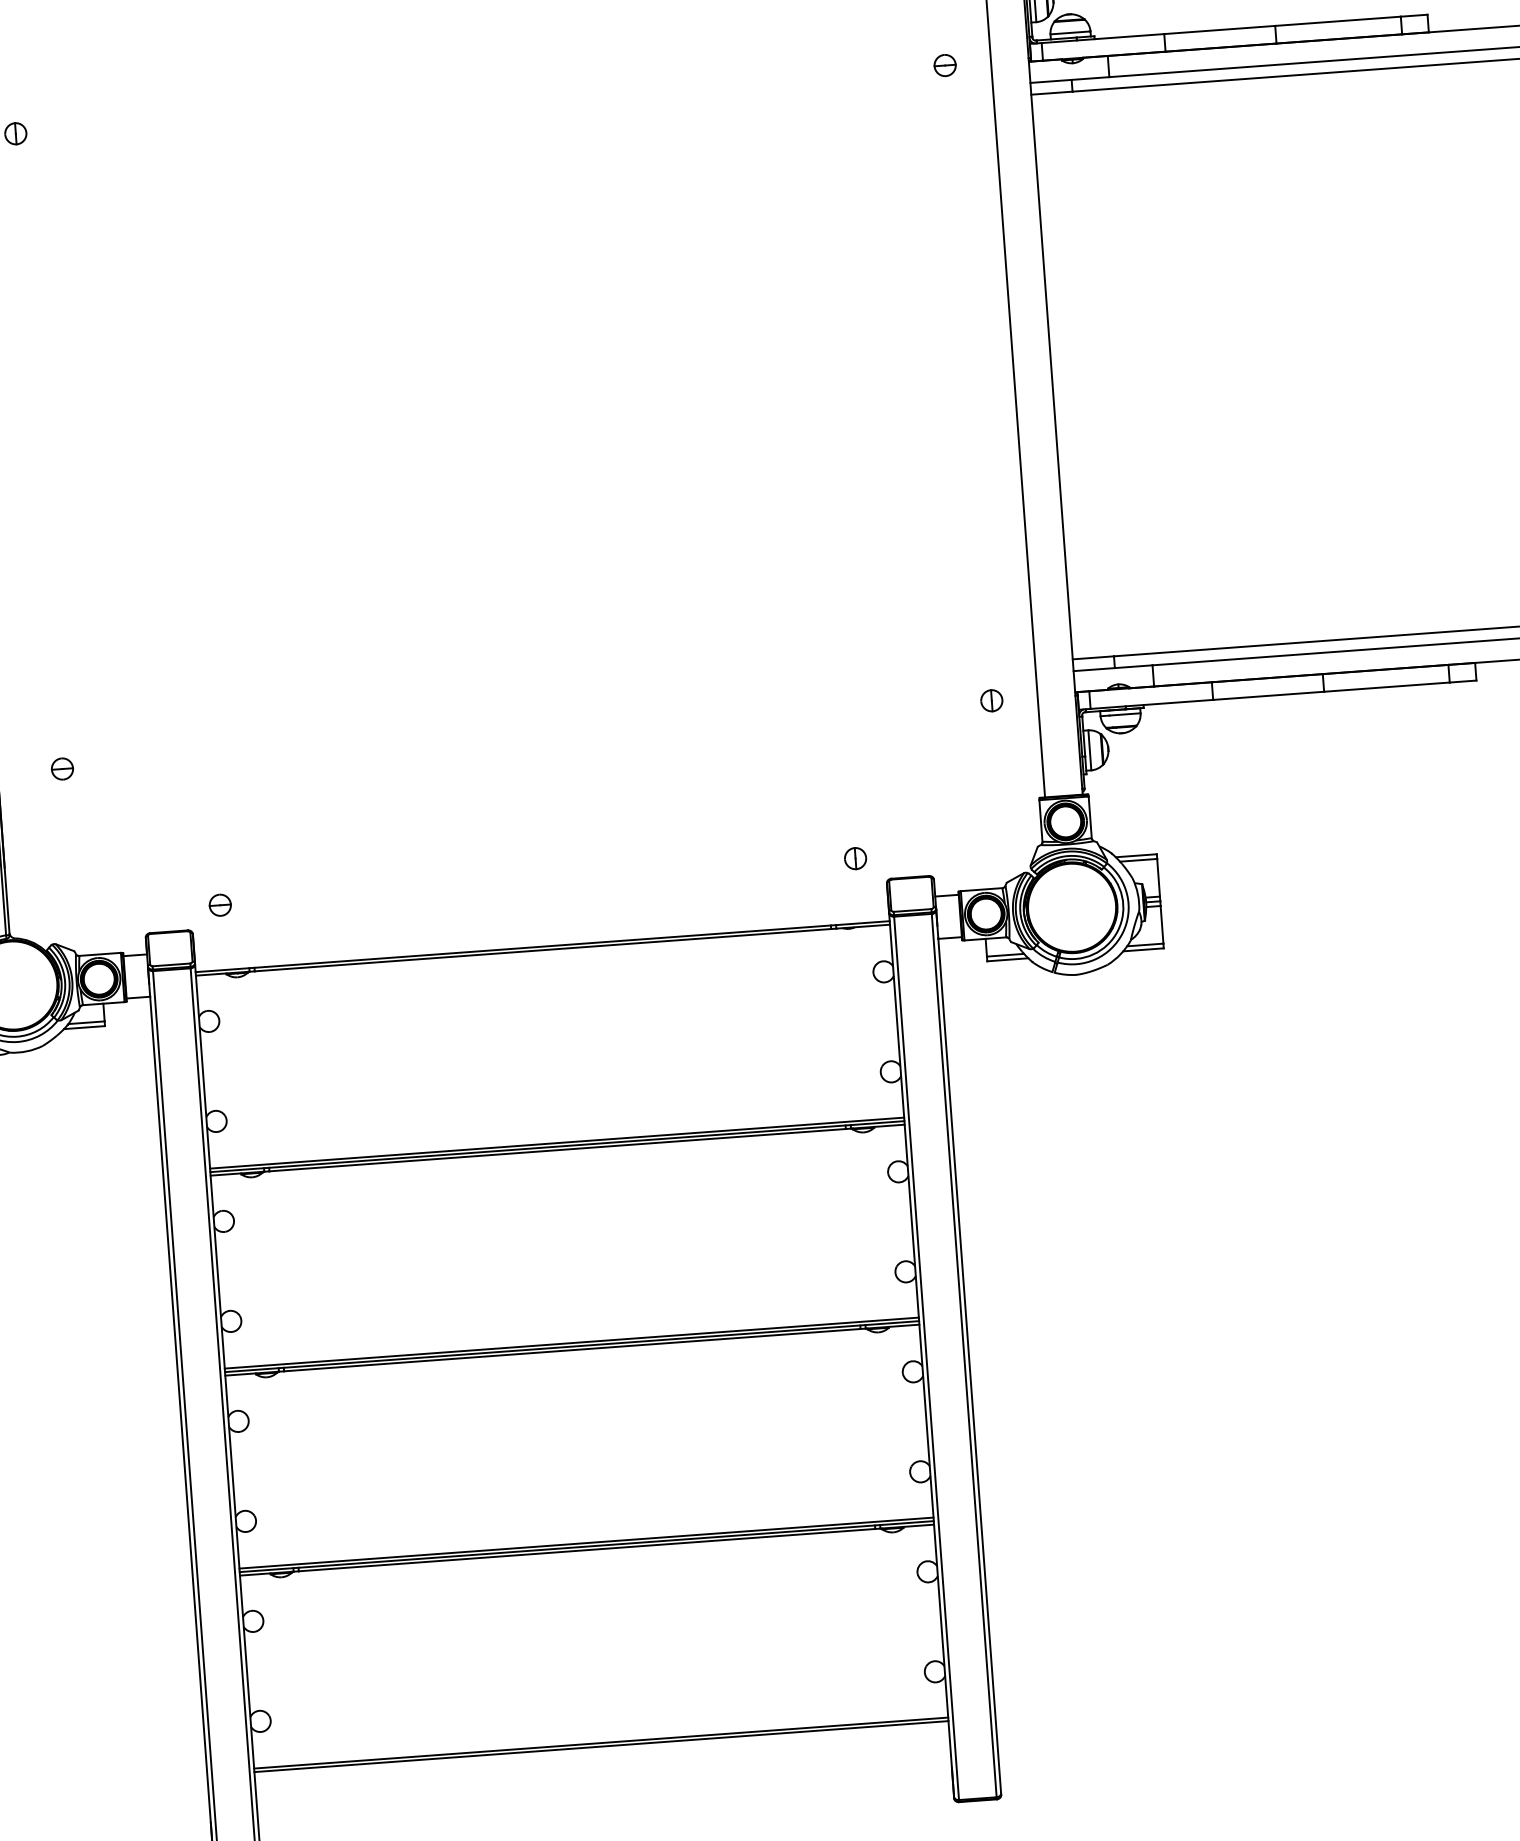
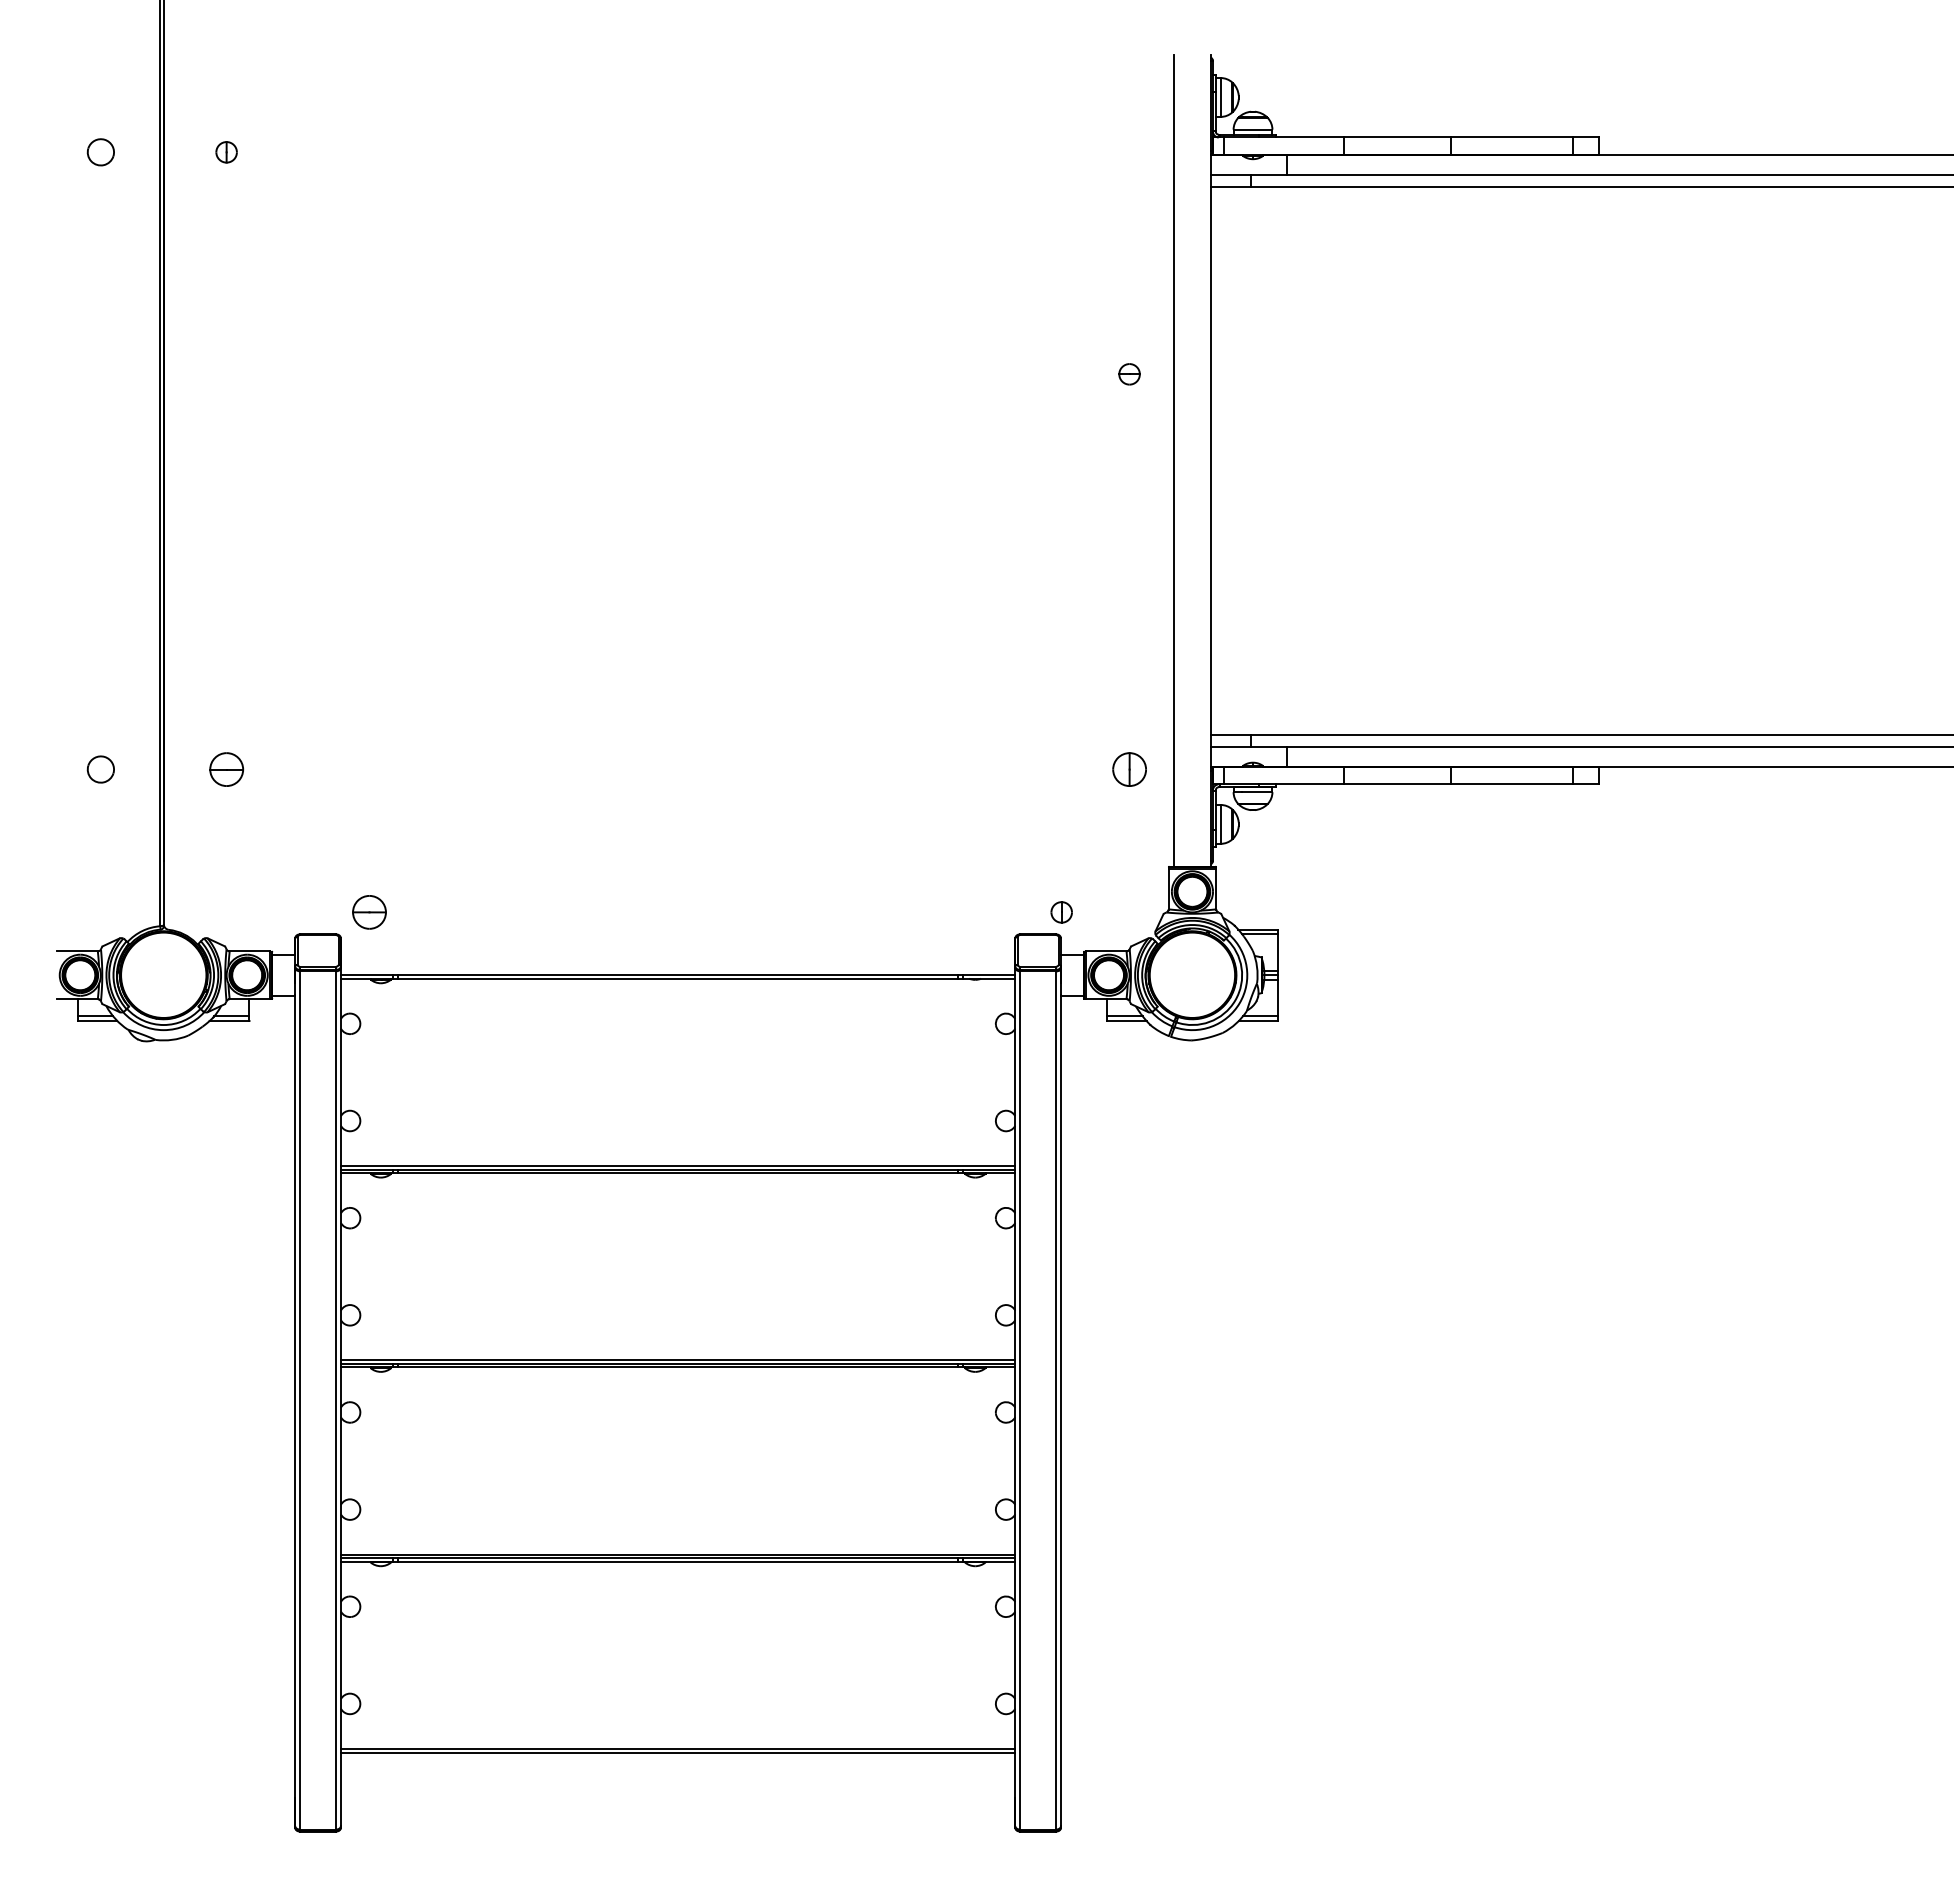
part: (945, 65) -> (1129, 374), moved
part: (991, 700) -> (1129, 769), size x1.6
part: (62, 768) -> (226, 769), size x1.6
part: (855, 858) -> (1061, 912), moved
part: (220, 905) -> (369, 912), size x1.6

